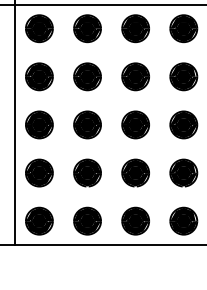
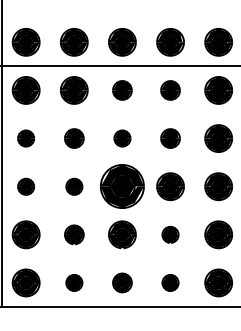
part: (135, 28) -> (122, 90), size x0.7
part: (183, 28) -> (170, 90), size x0.7
part: (38, 76) -> (25, 138), size x0.6
part: (87, 76) -> (74, 138), size x0.7
part: (135, 76) -> (122, 138), size x0.6
part: (183, 76) -> (170, 138), size x0.7
part: (38, 124) -> (25, 186), size x0.6
part: (87, 124) -> (74, 186), size x0.6
part: (135, 124) -> (122, 186), size x1.6
part: (87, 172) -> (74, 234), size x0.7
part: (183, 172) -> (170, 234), size x0.6
part: (87, 220) -> (74, 282), size x0.6
part: (135, 220) -> (122, 282), size x0.7
part: (183, 220) -> (170, 282), size x0.6

